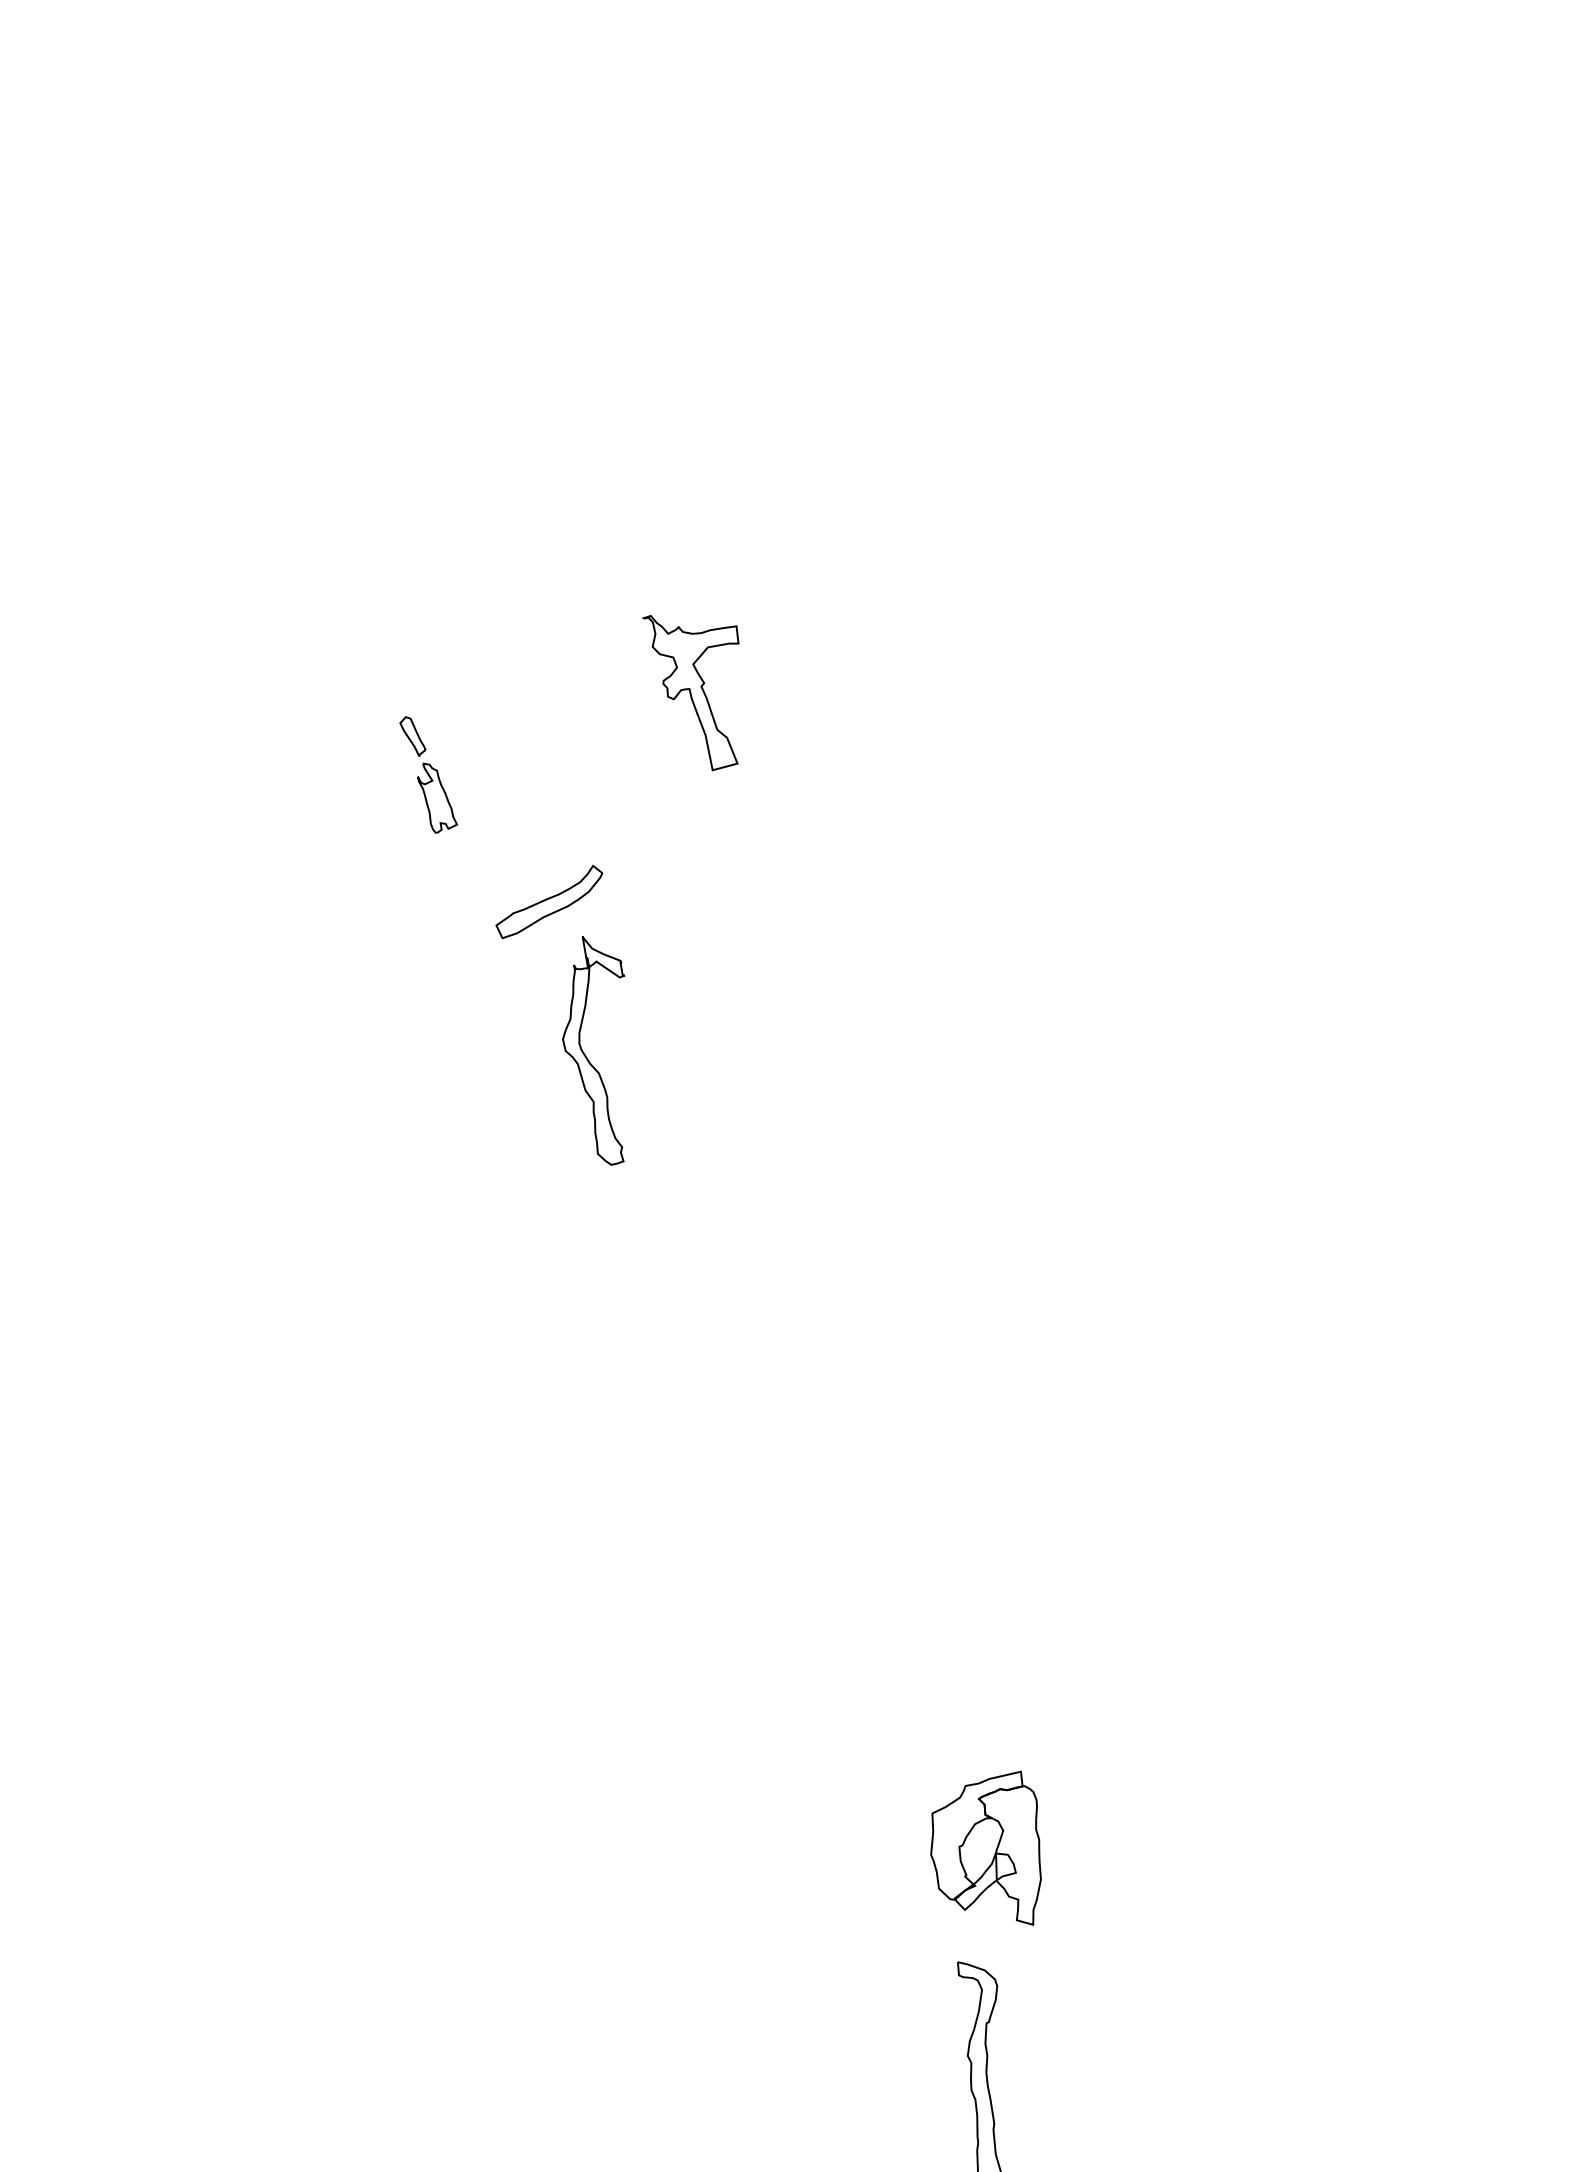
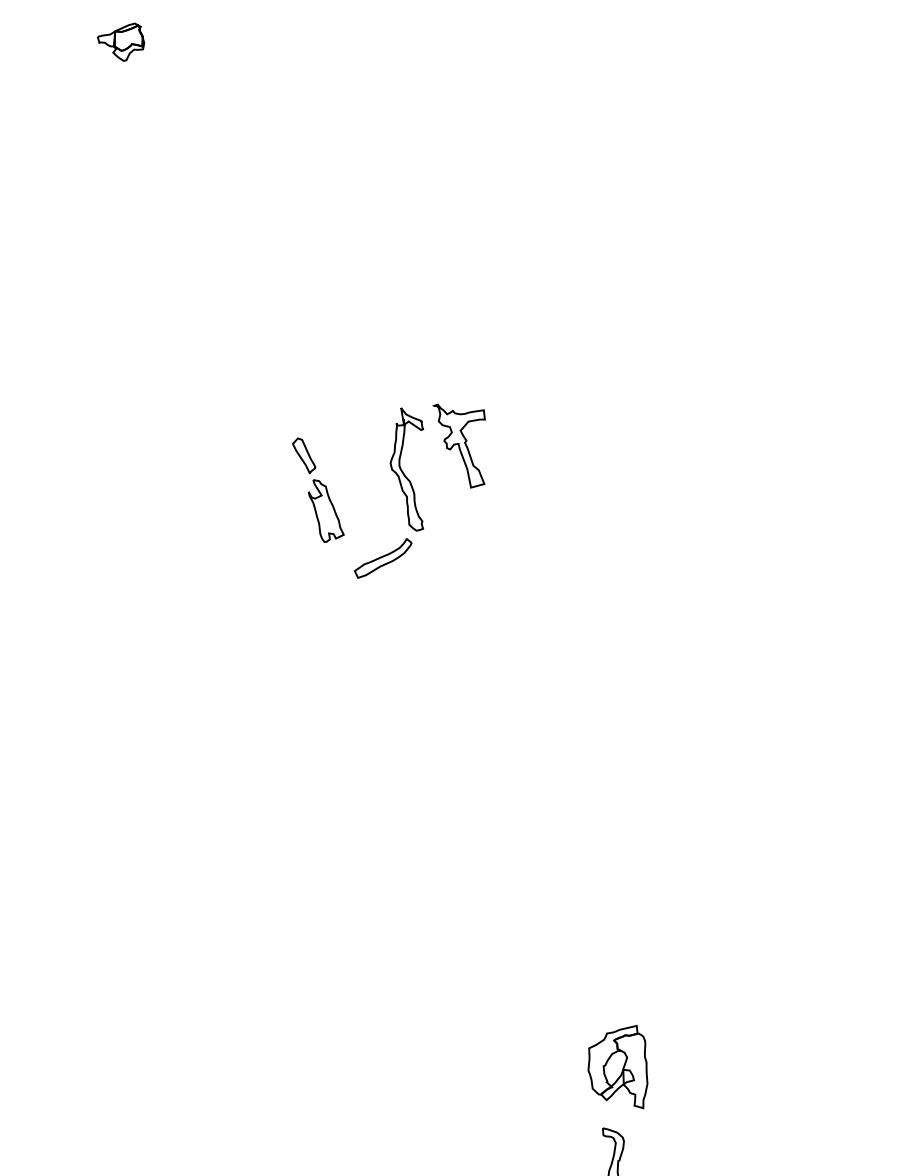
part: (428, 773) -> (318, 489), size x1.67
part: (592, 1050) -> (406, 469), moved

